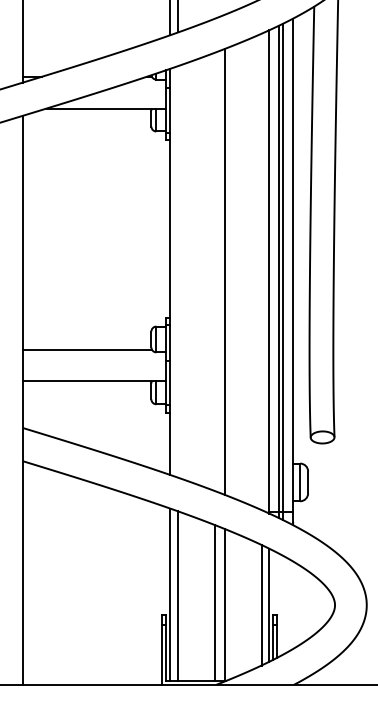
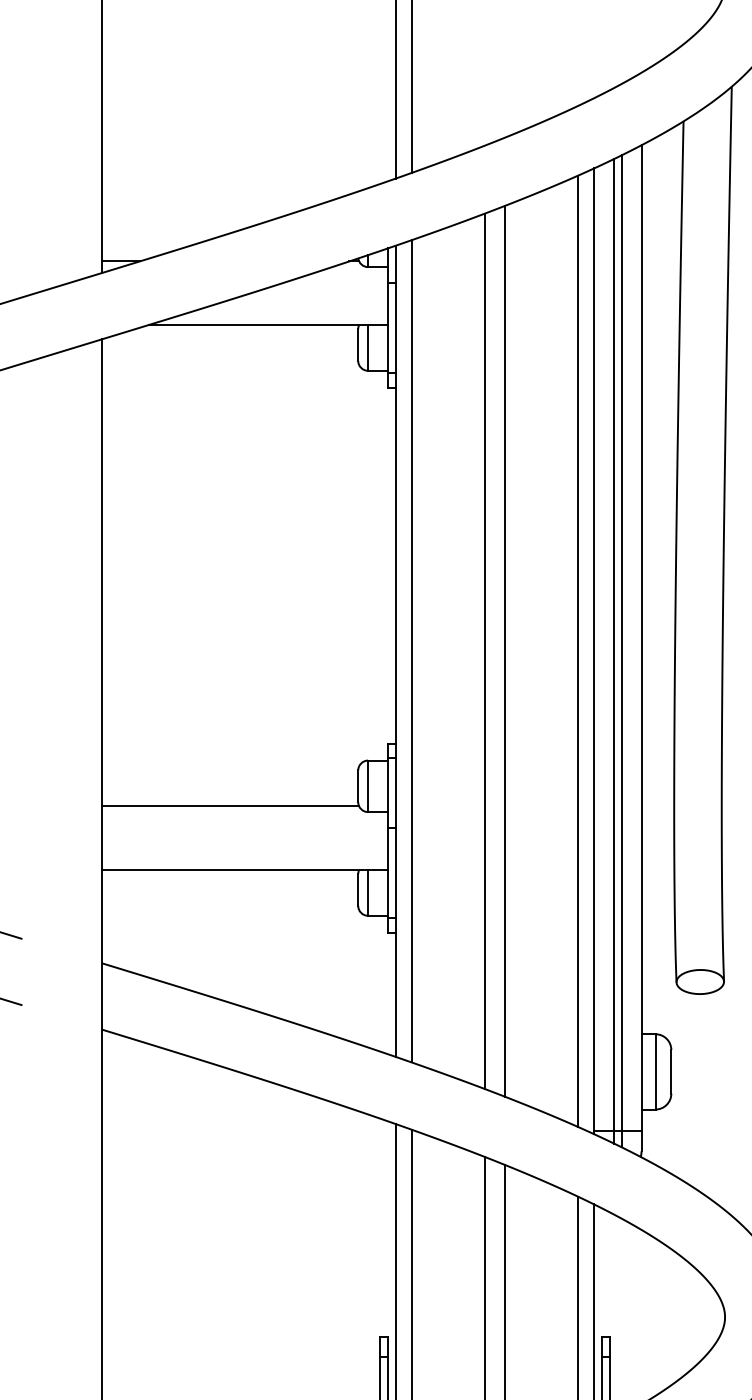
line: (178, 271) -> (412, 650), added
line: (214, 271) -> (484, 650), added
line: (261, 271) -> (578, 650), added

